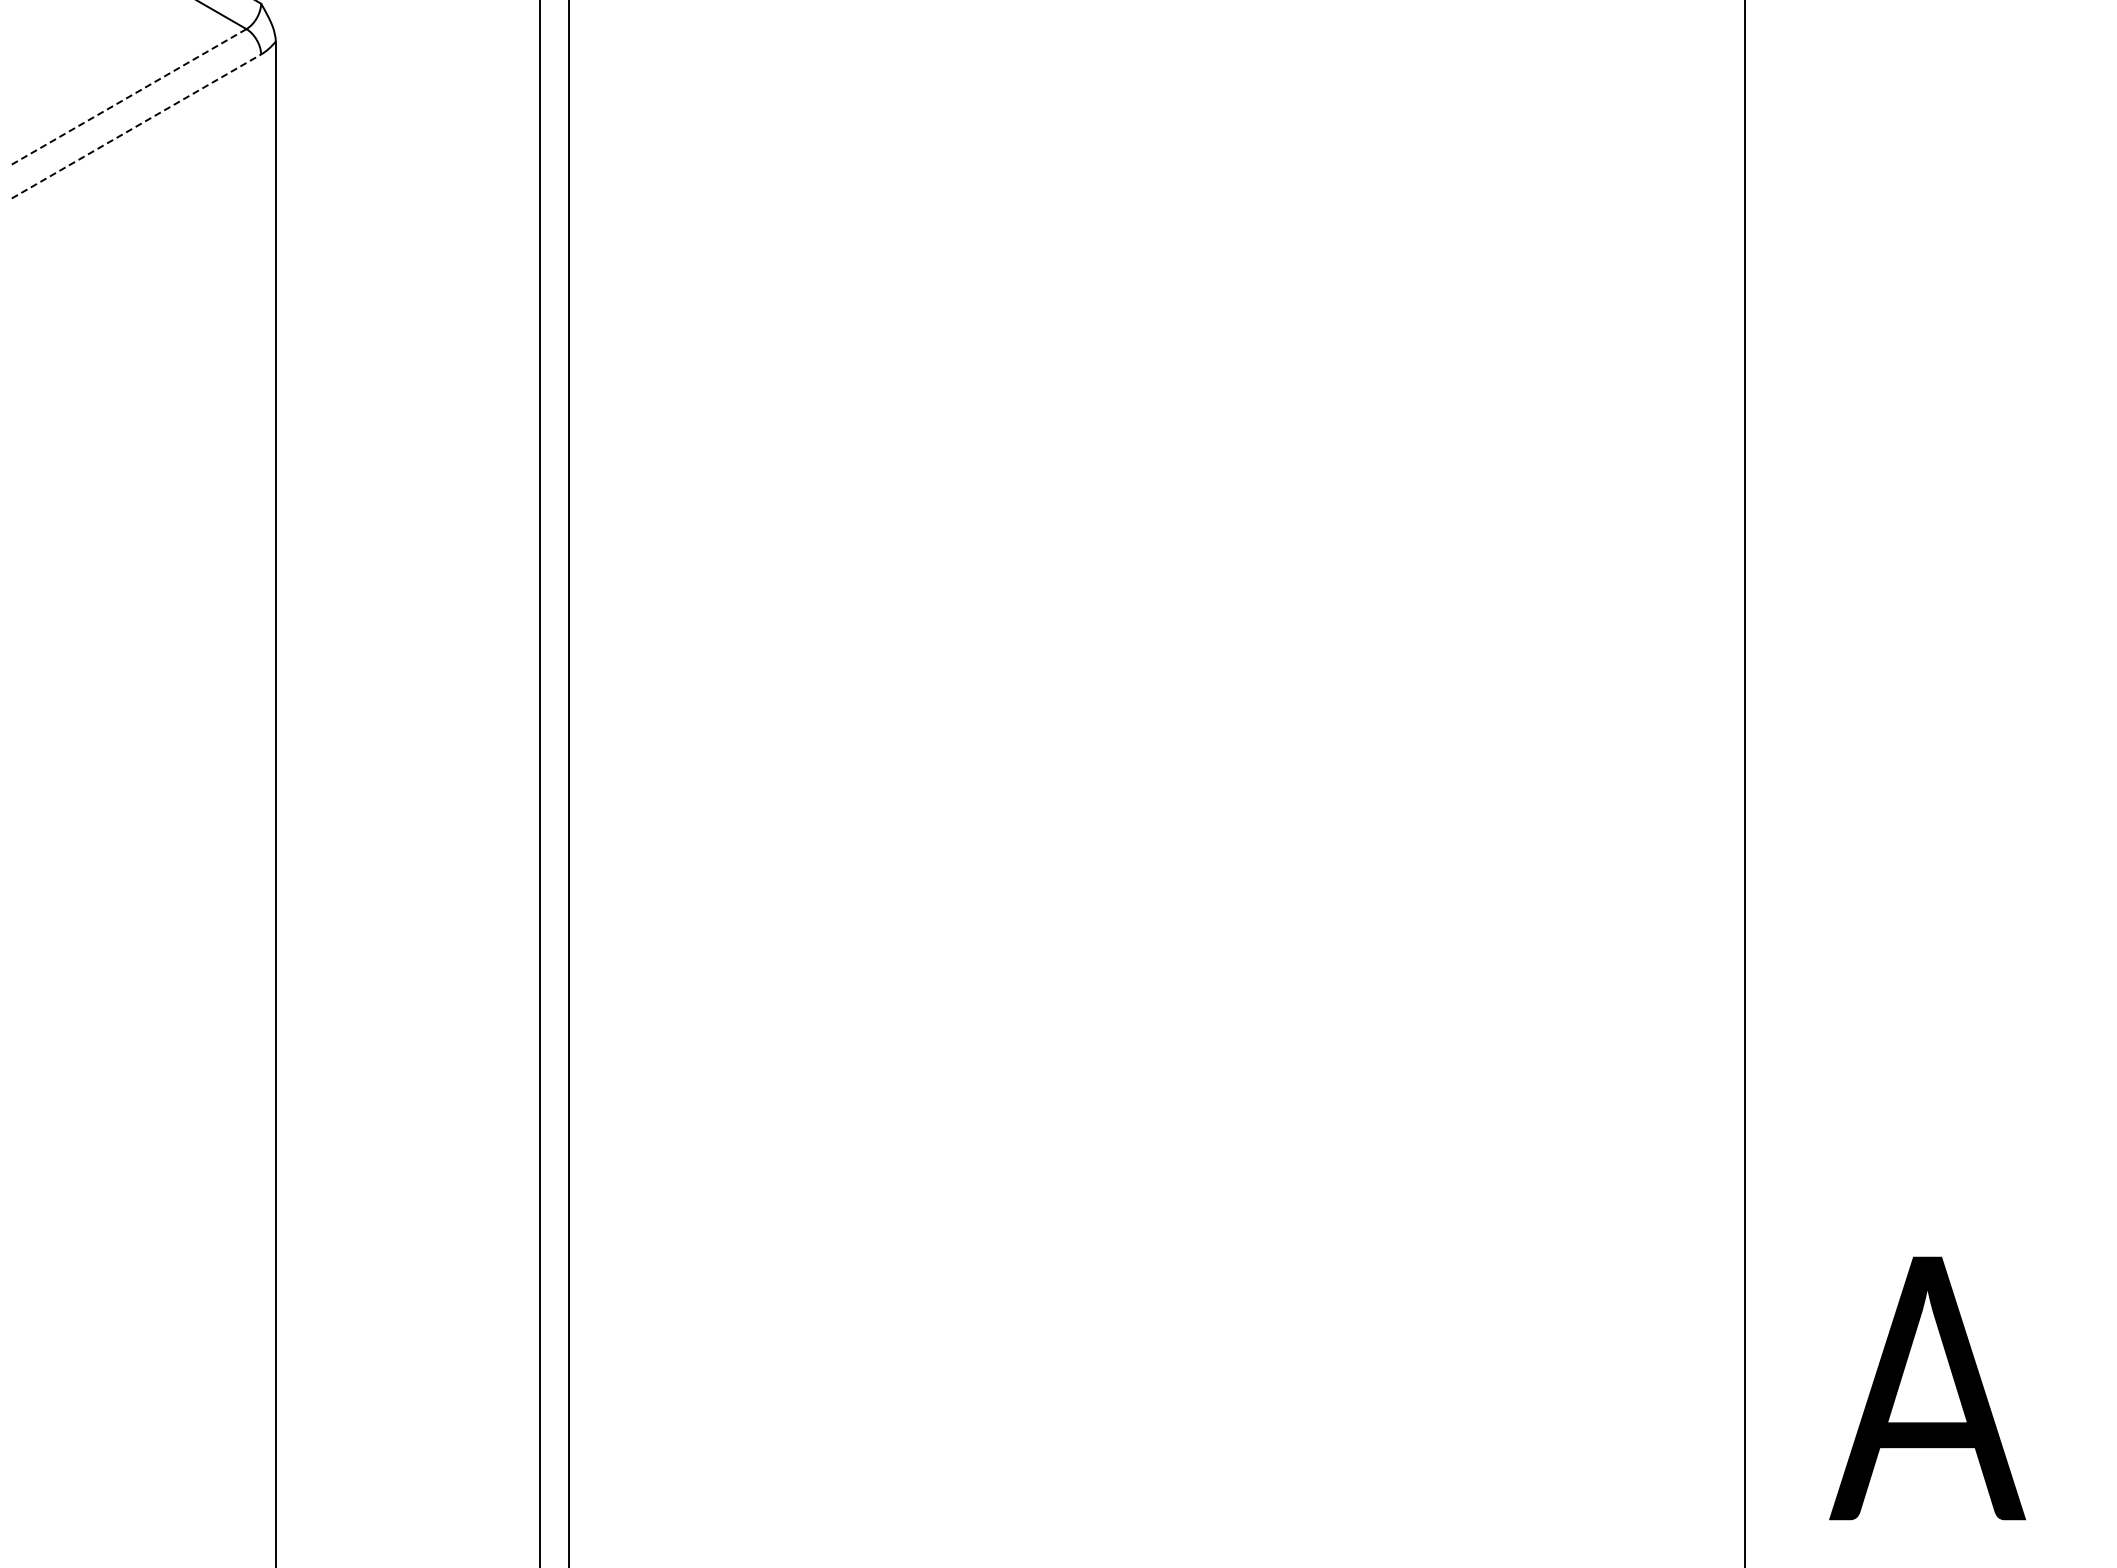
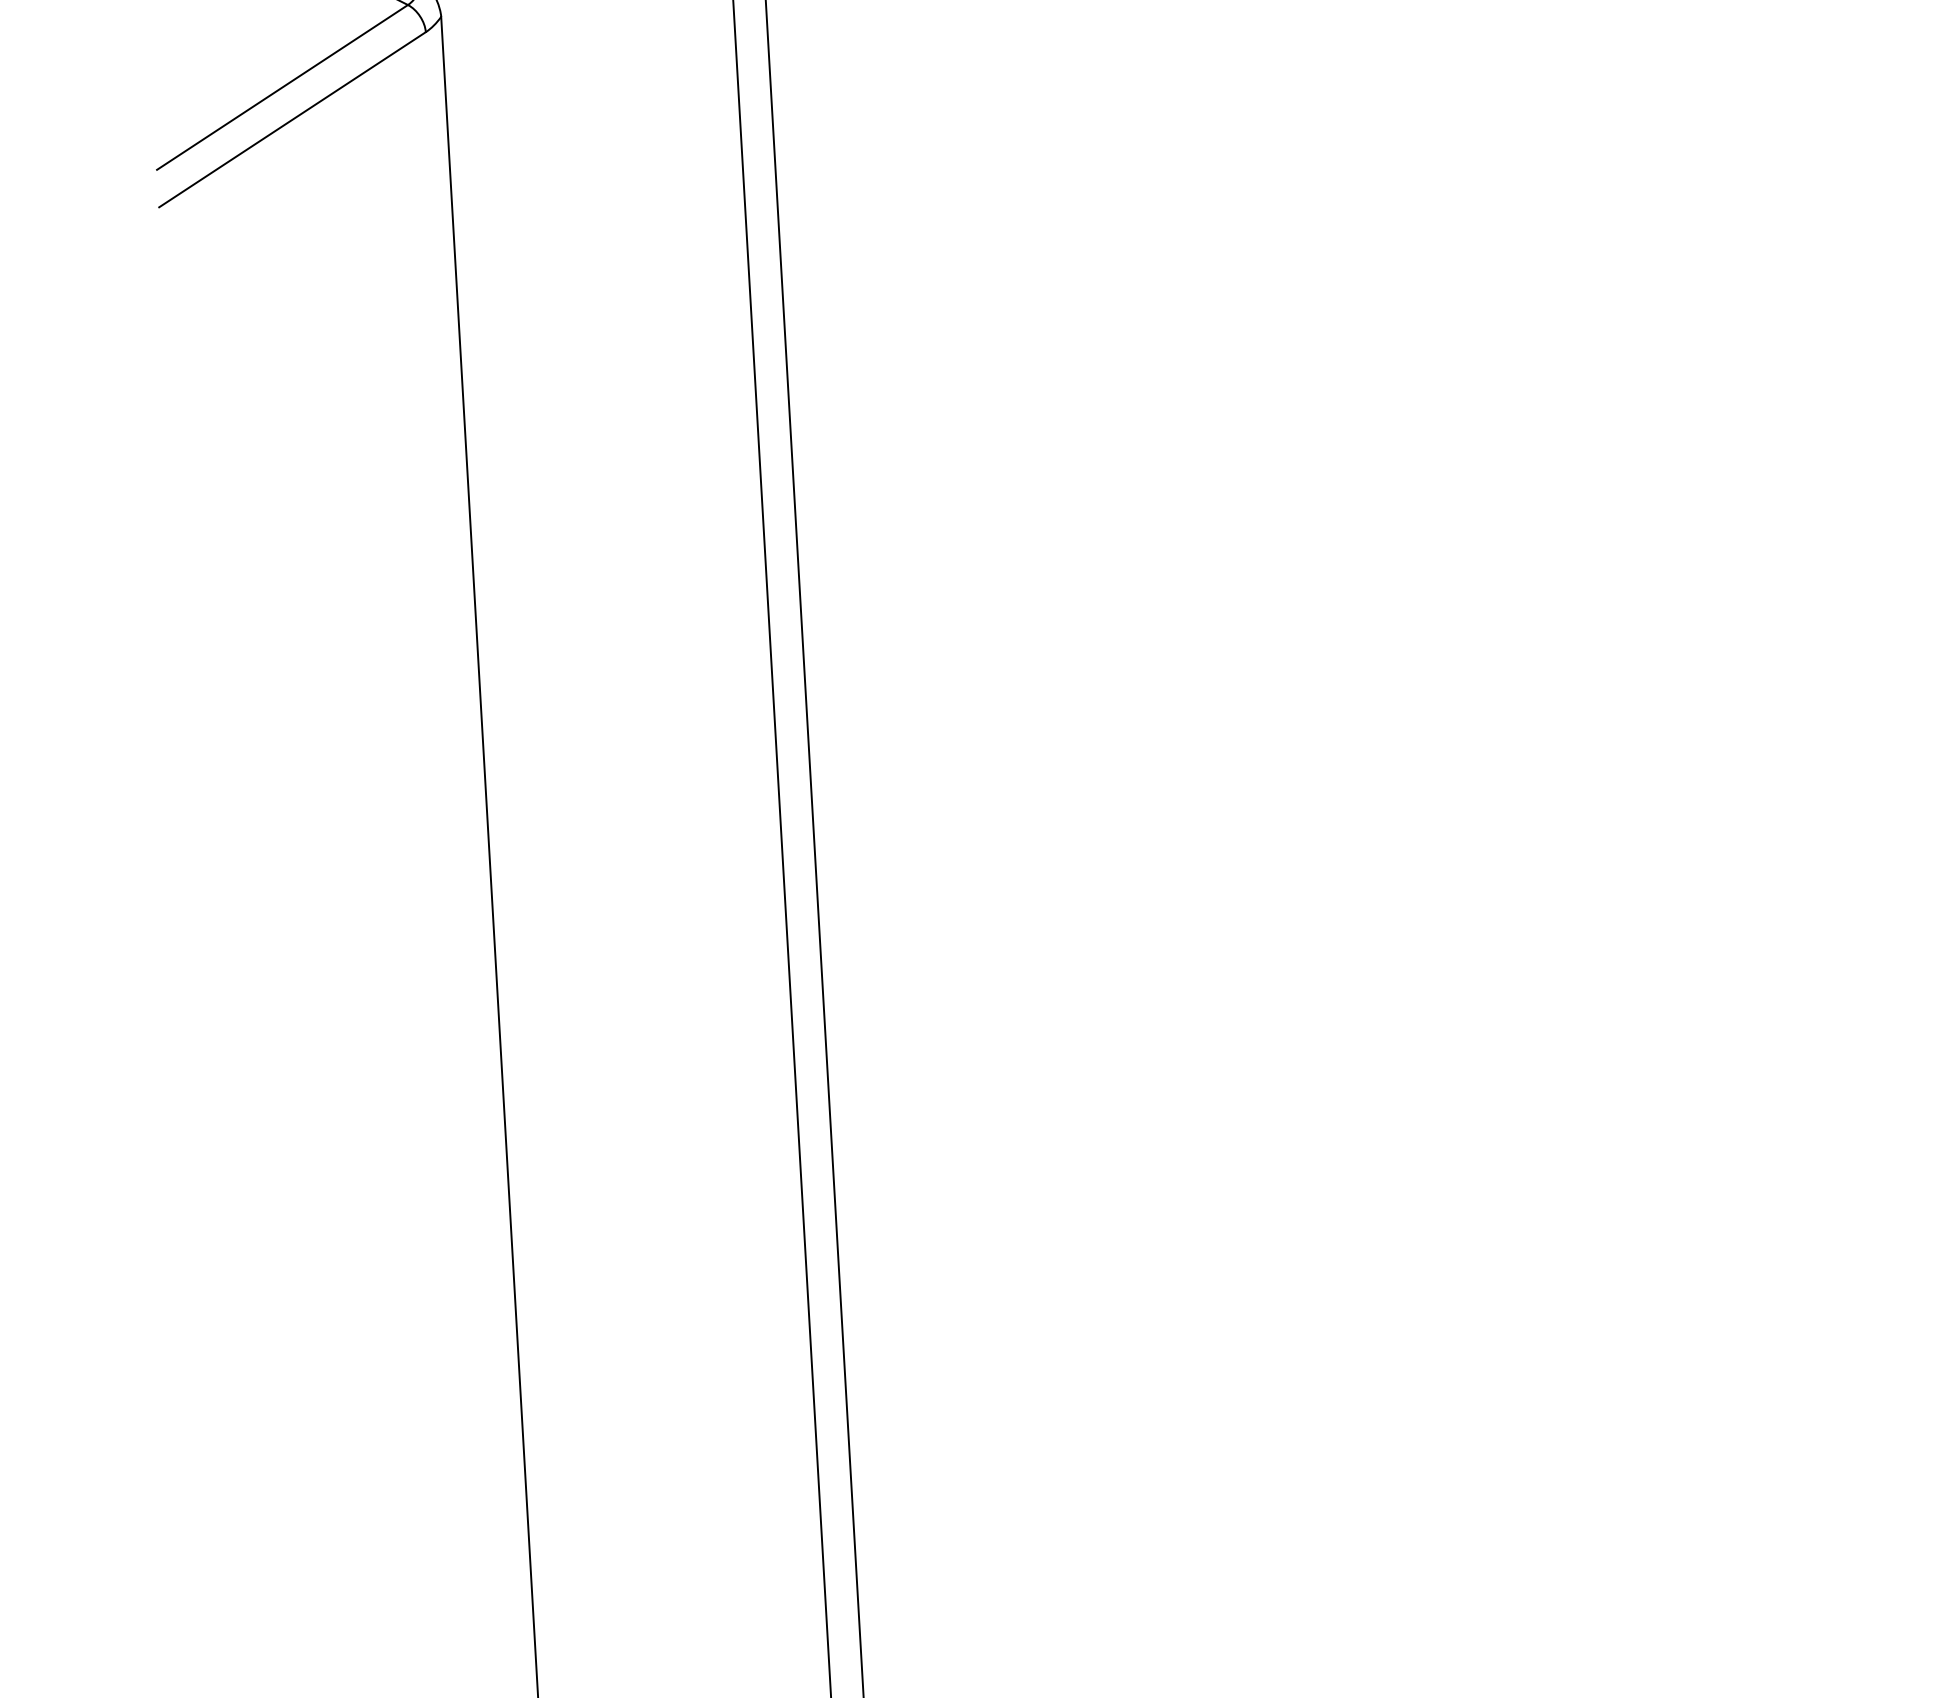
line: (128, 97) -> (281, 88), dashed -> solid
line: (136, 126) -> (292, 119), dashed -> solid

